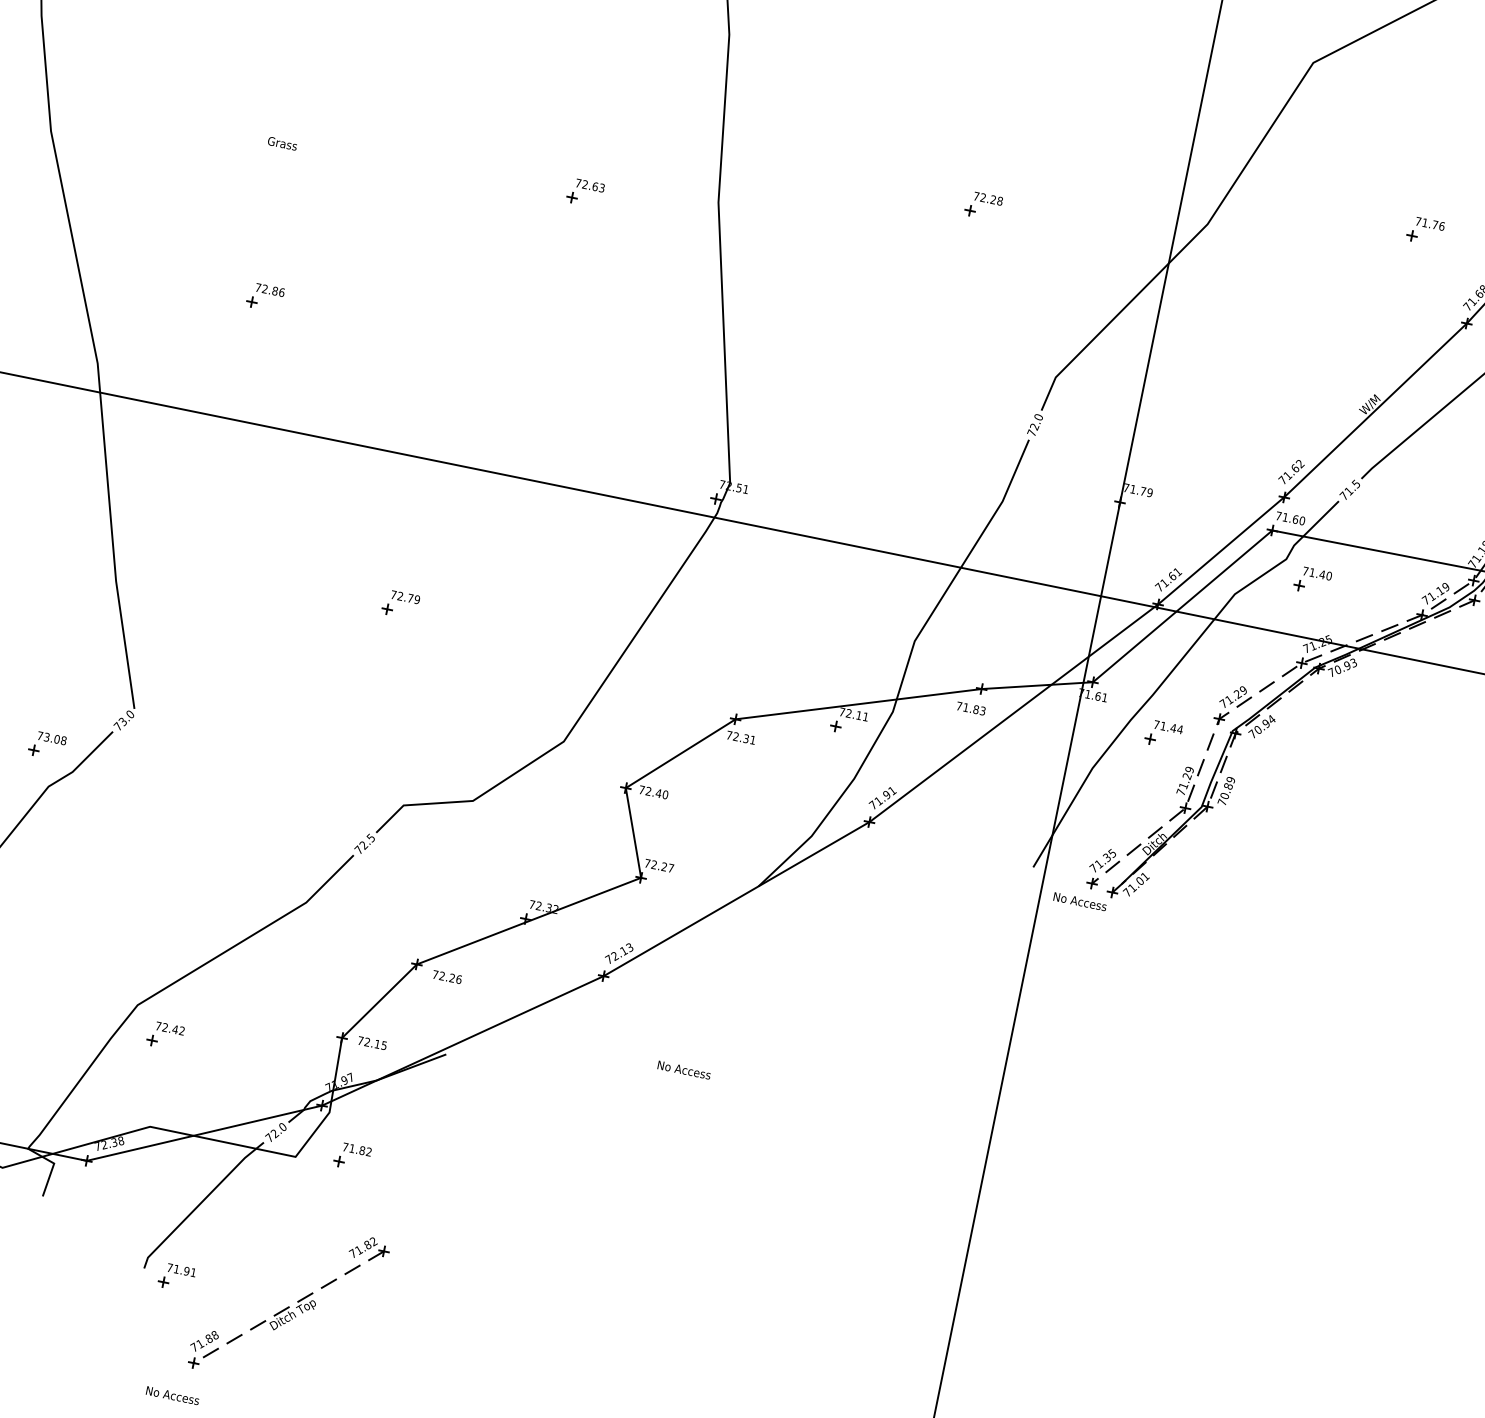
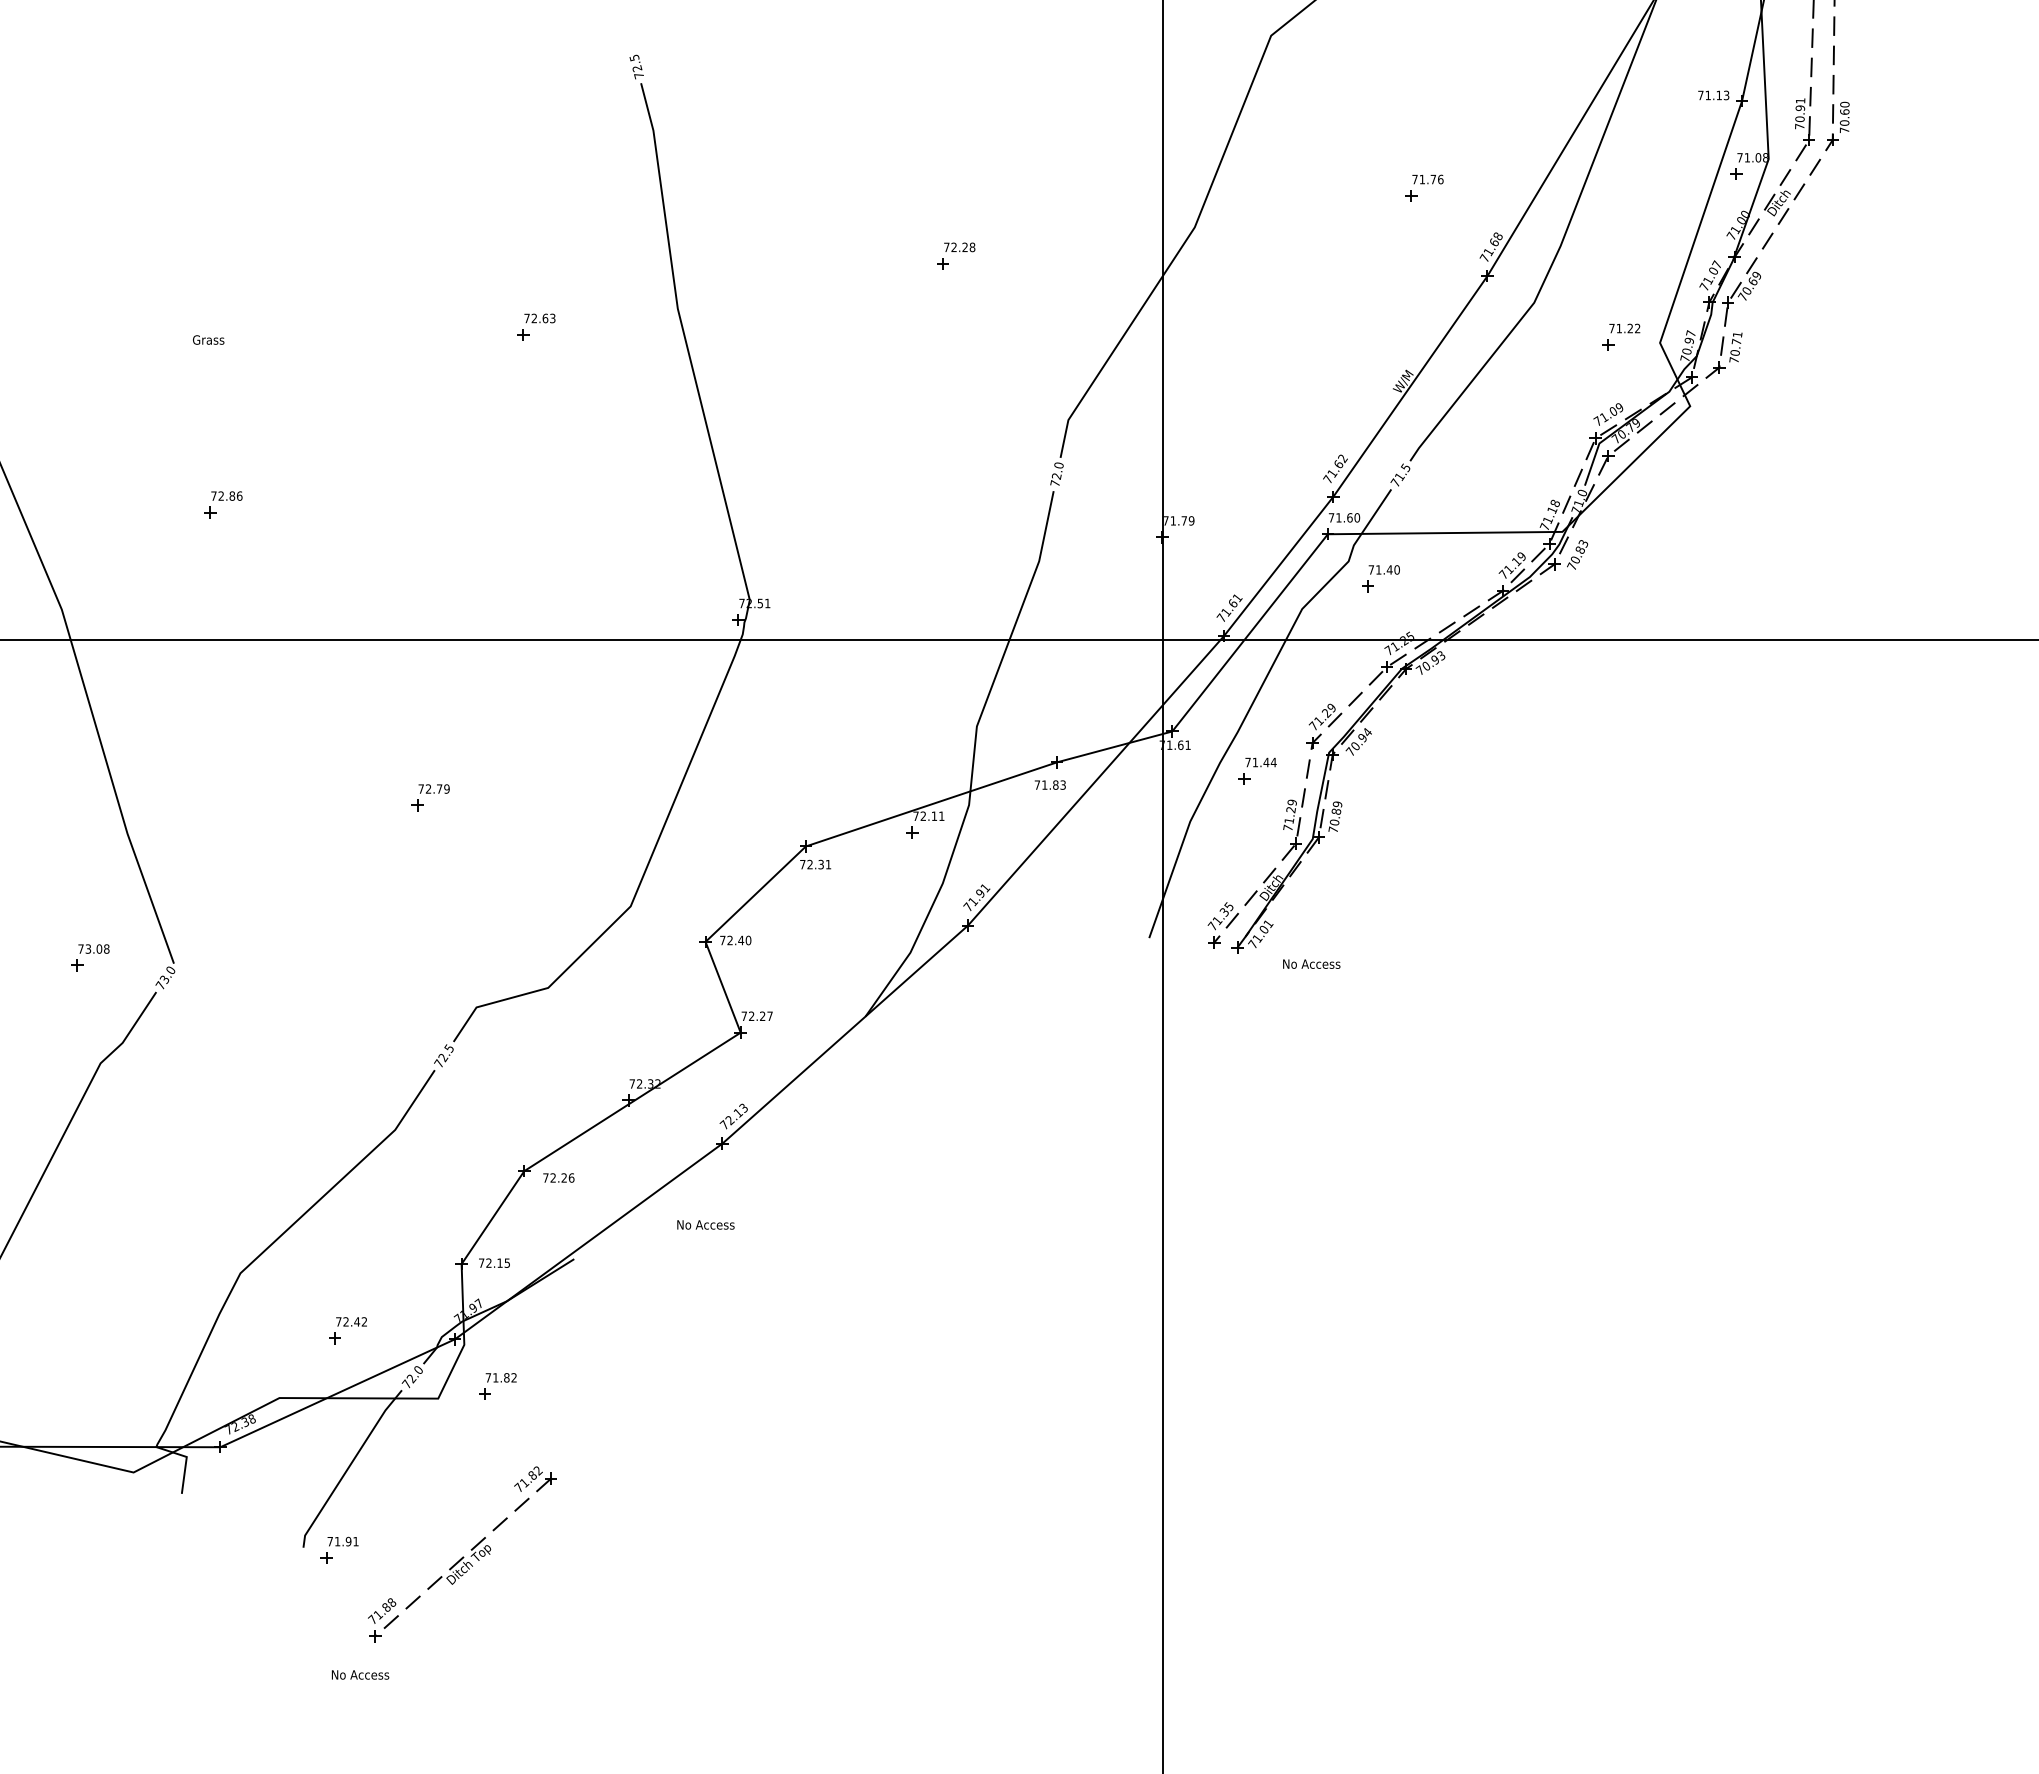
part: (47, 745) -> (90, 957), moved
text: (1080, 901) -> (1311, 963), moved
part: (164, 1035) -> (347, 1330), moved
text: (683, 1069) -> (705, 1224), moved

